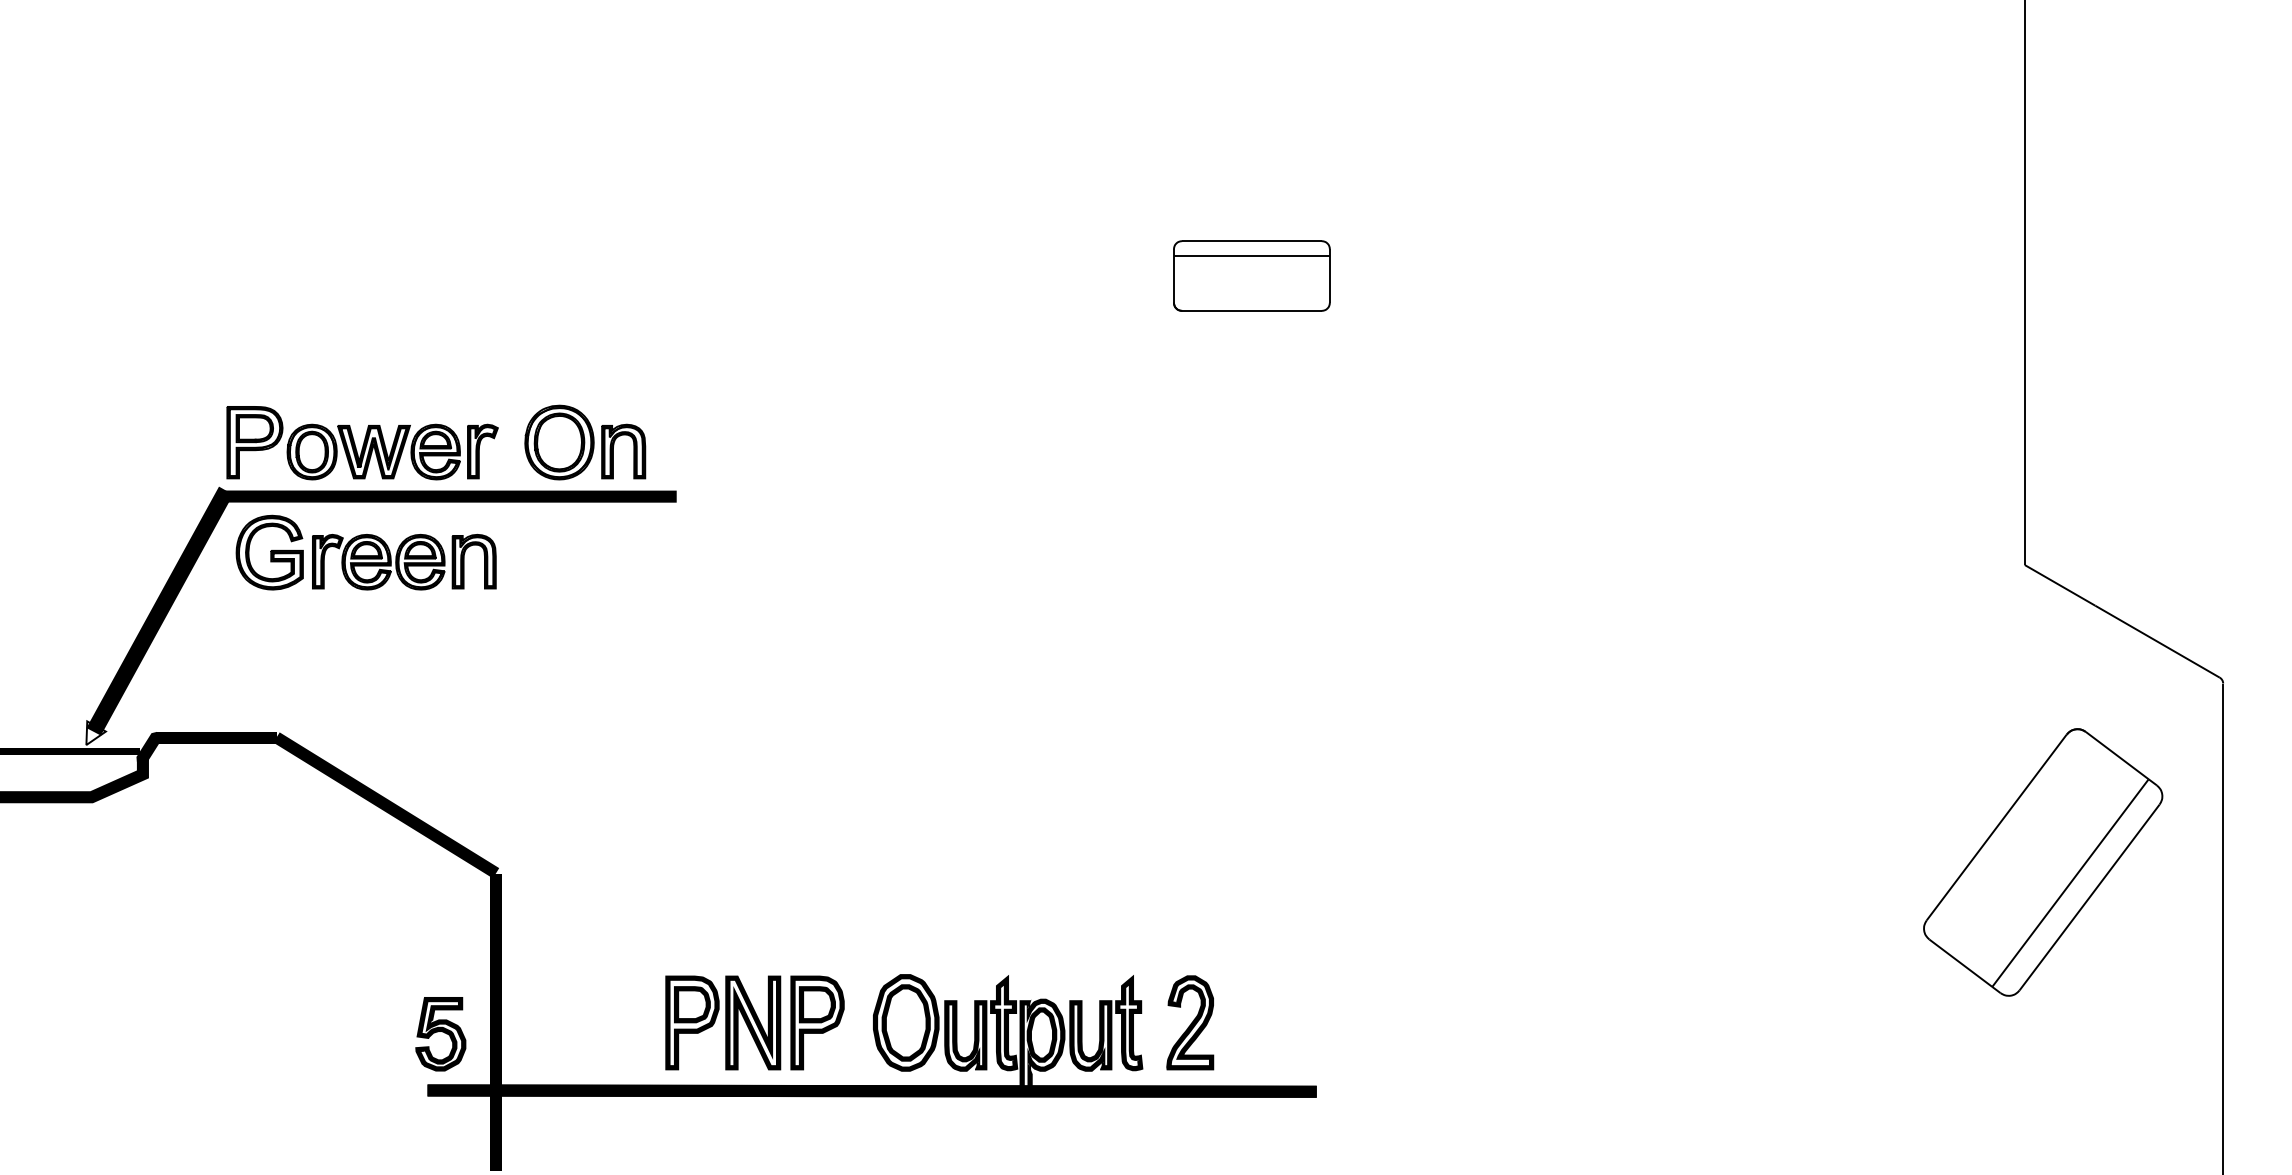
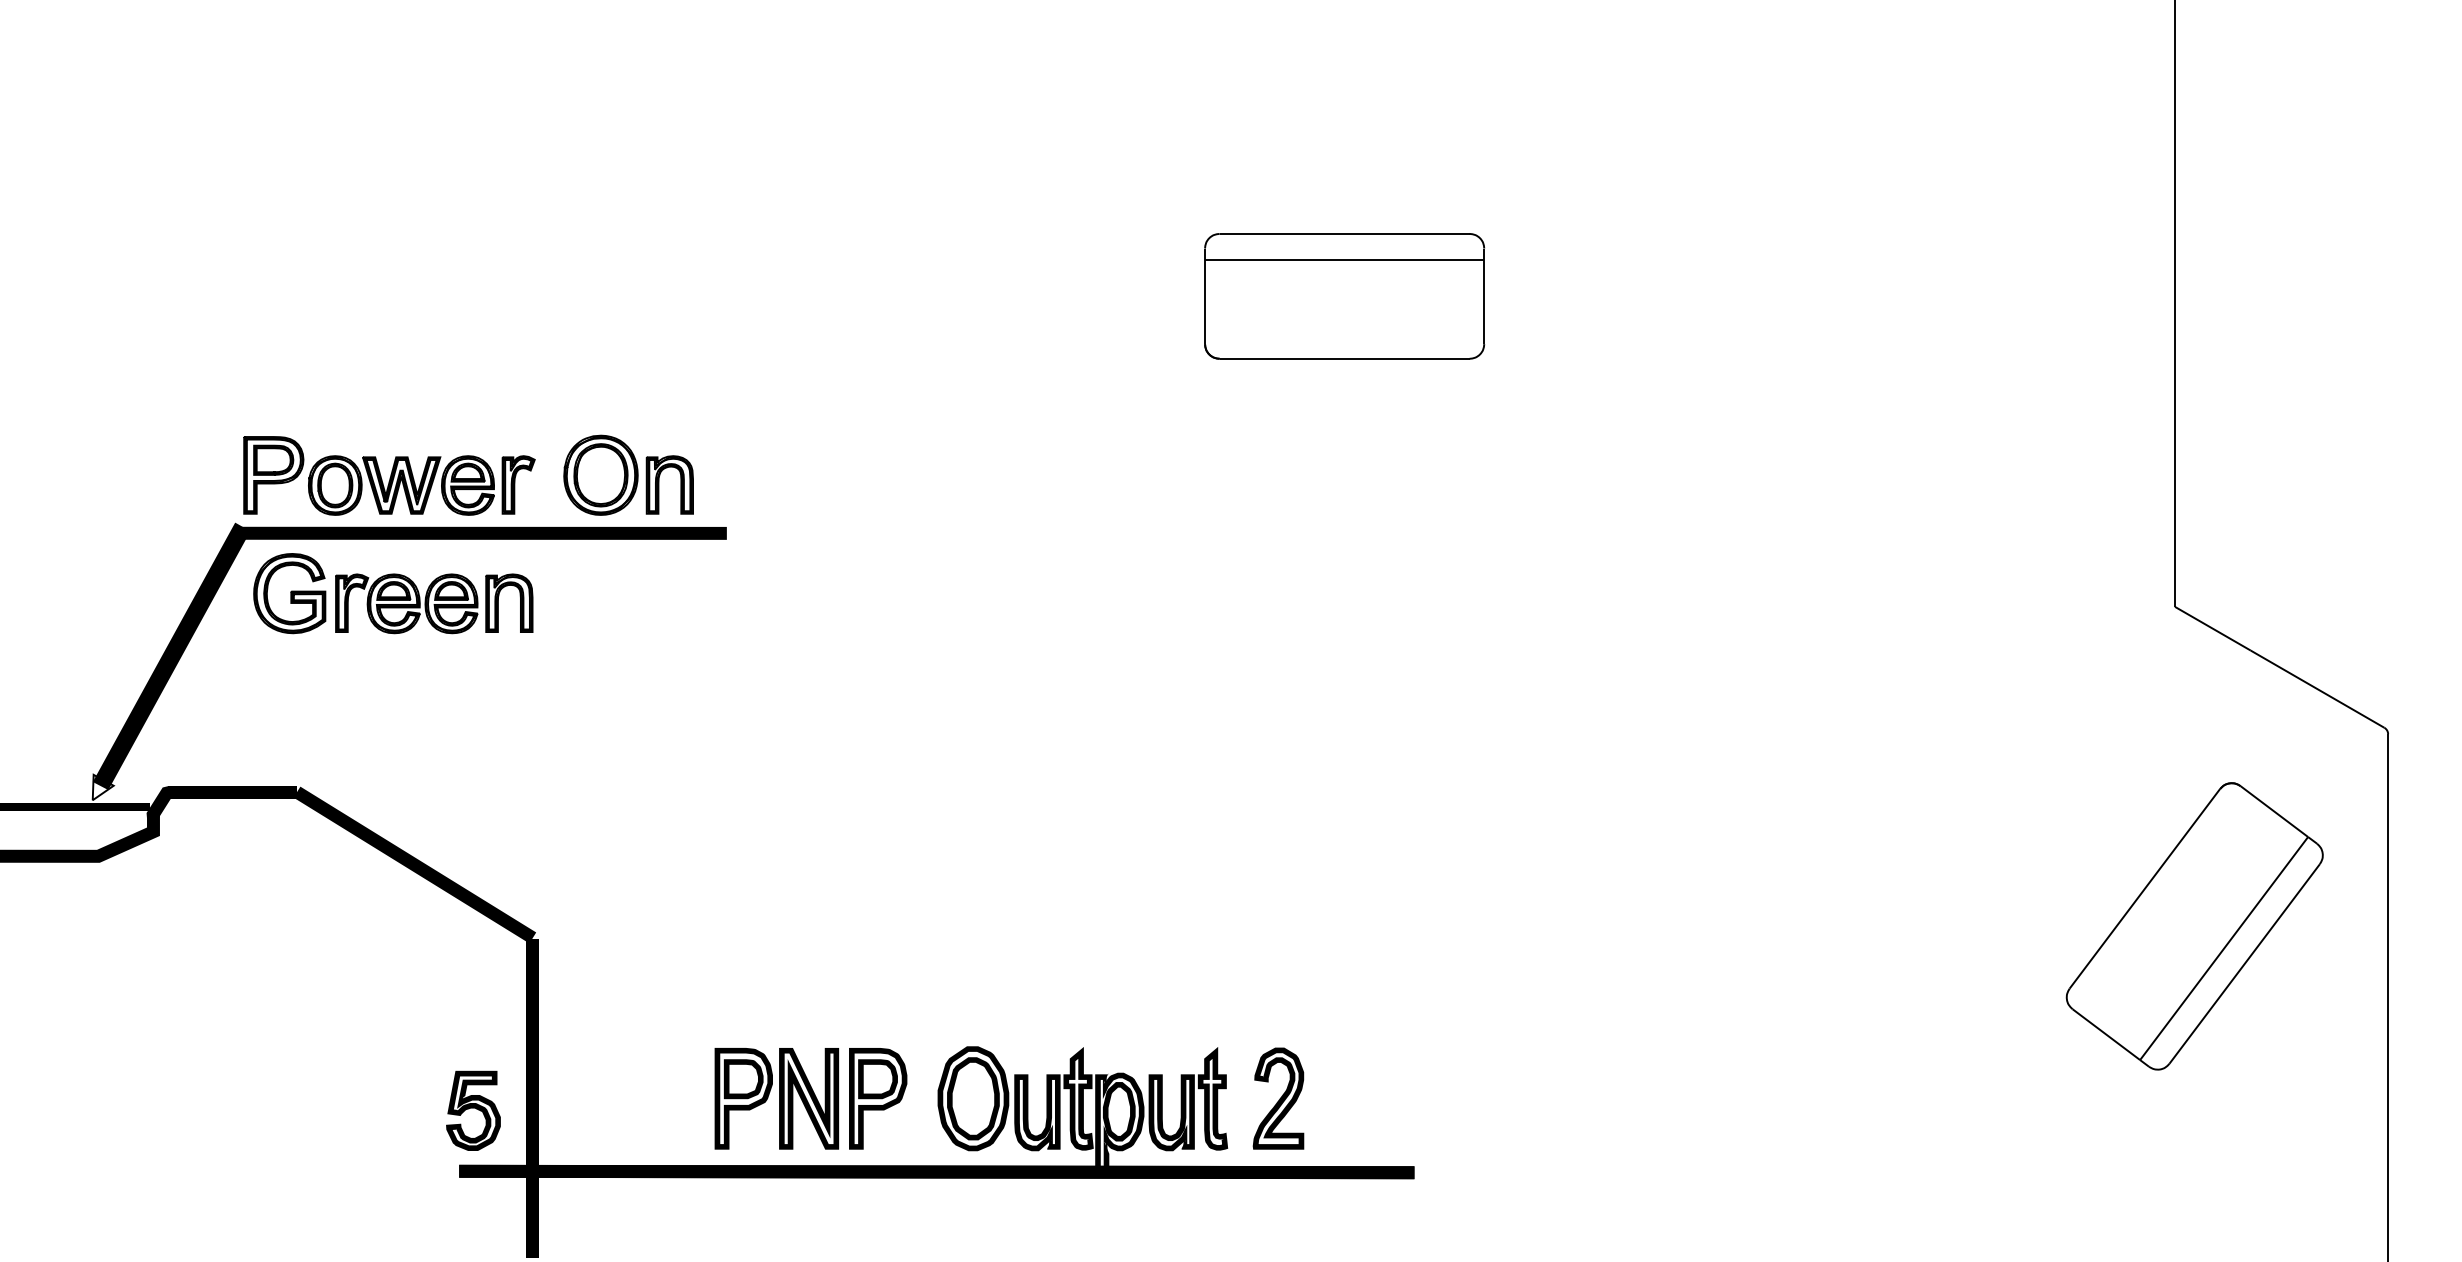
part: (1251, 276) -> (1344, 296), size x1.67

